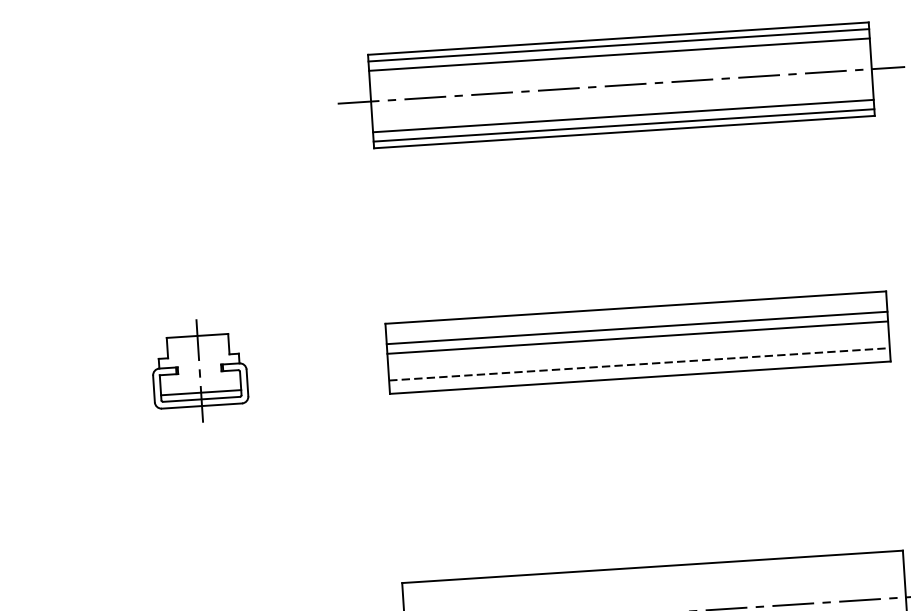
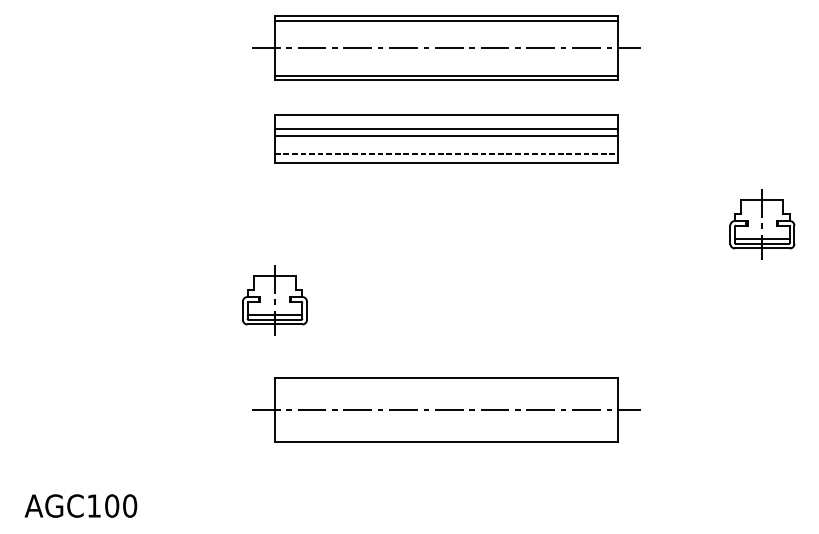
line: (618, 55) -> (445, 27), removed
line: (622, 116) -> (445, 69), removed
part: (638, 341) -> (446, 138), moved
part: (199, 371) -> (274, 300), moved

